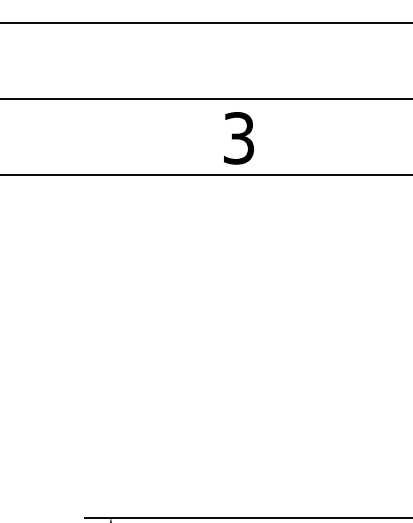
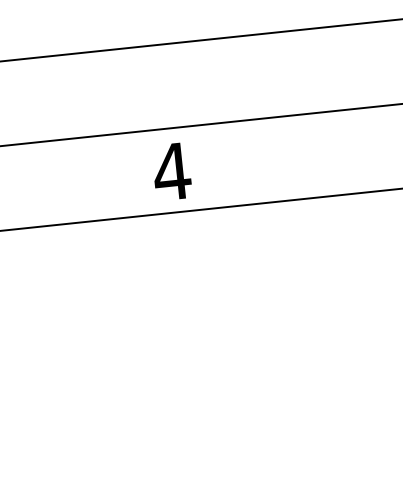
text: (238, 138) -> (171, 172), 3 -> 4

